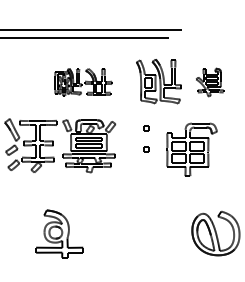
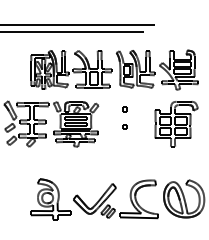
part: (83, 82) -> (71, 70), size x1.67
part: (209, 82) -> (178, 70), size x1.67
part: (191, 149) -> (176, 123), moved
part: (130, 228) -> (111, 194), added

